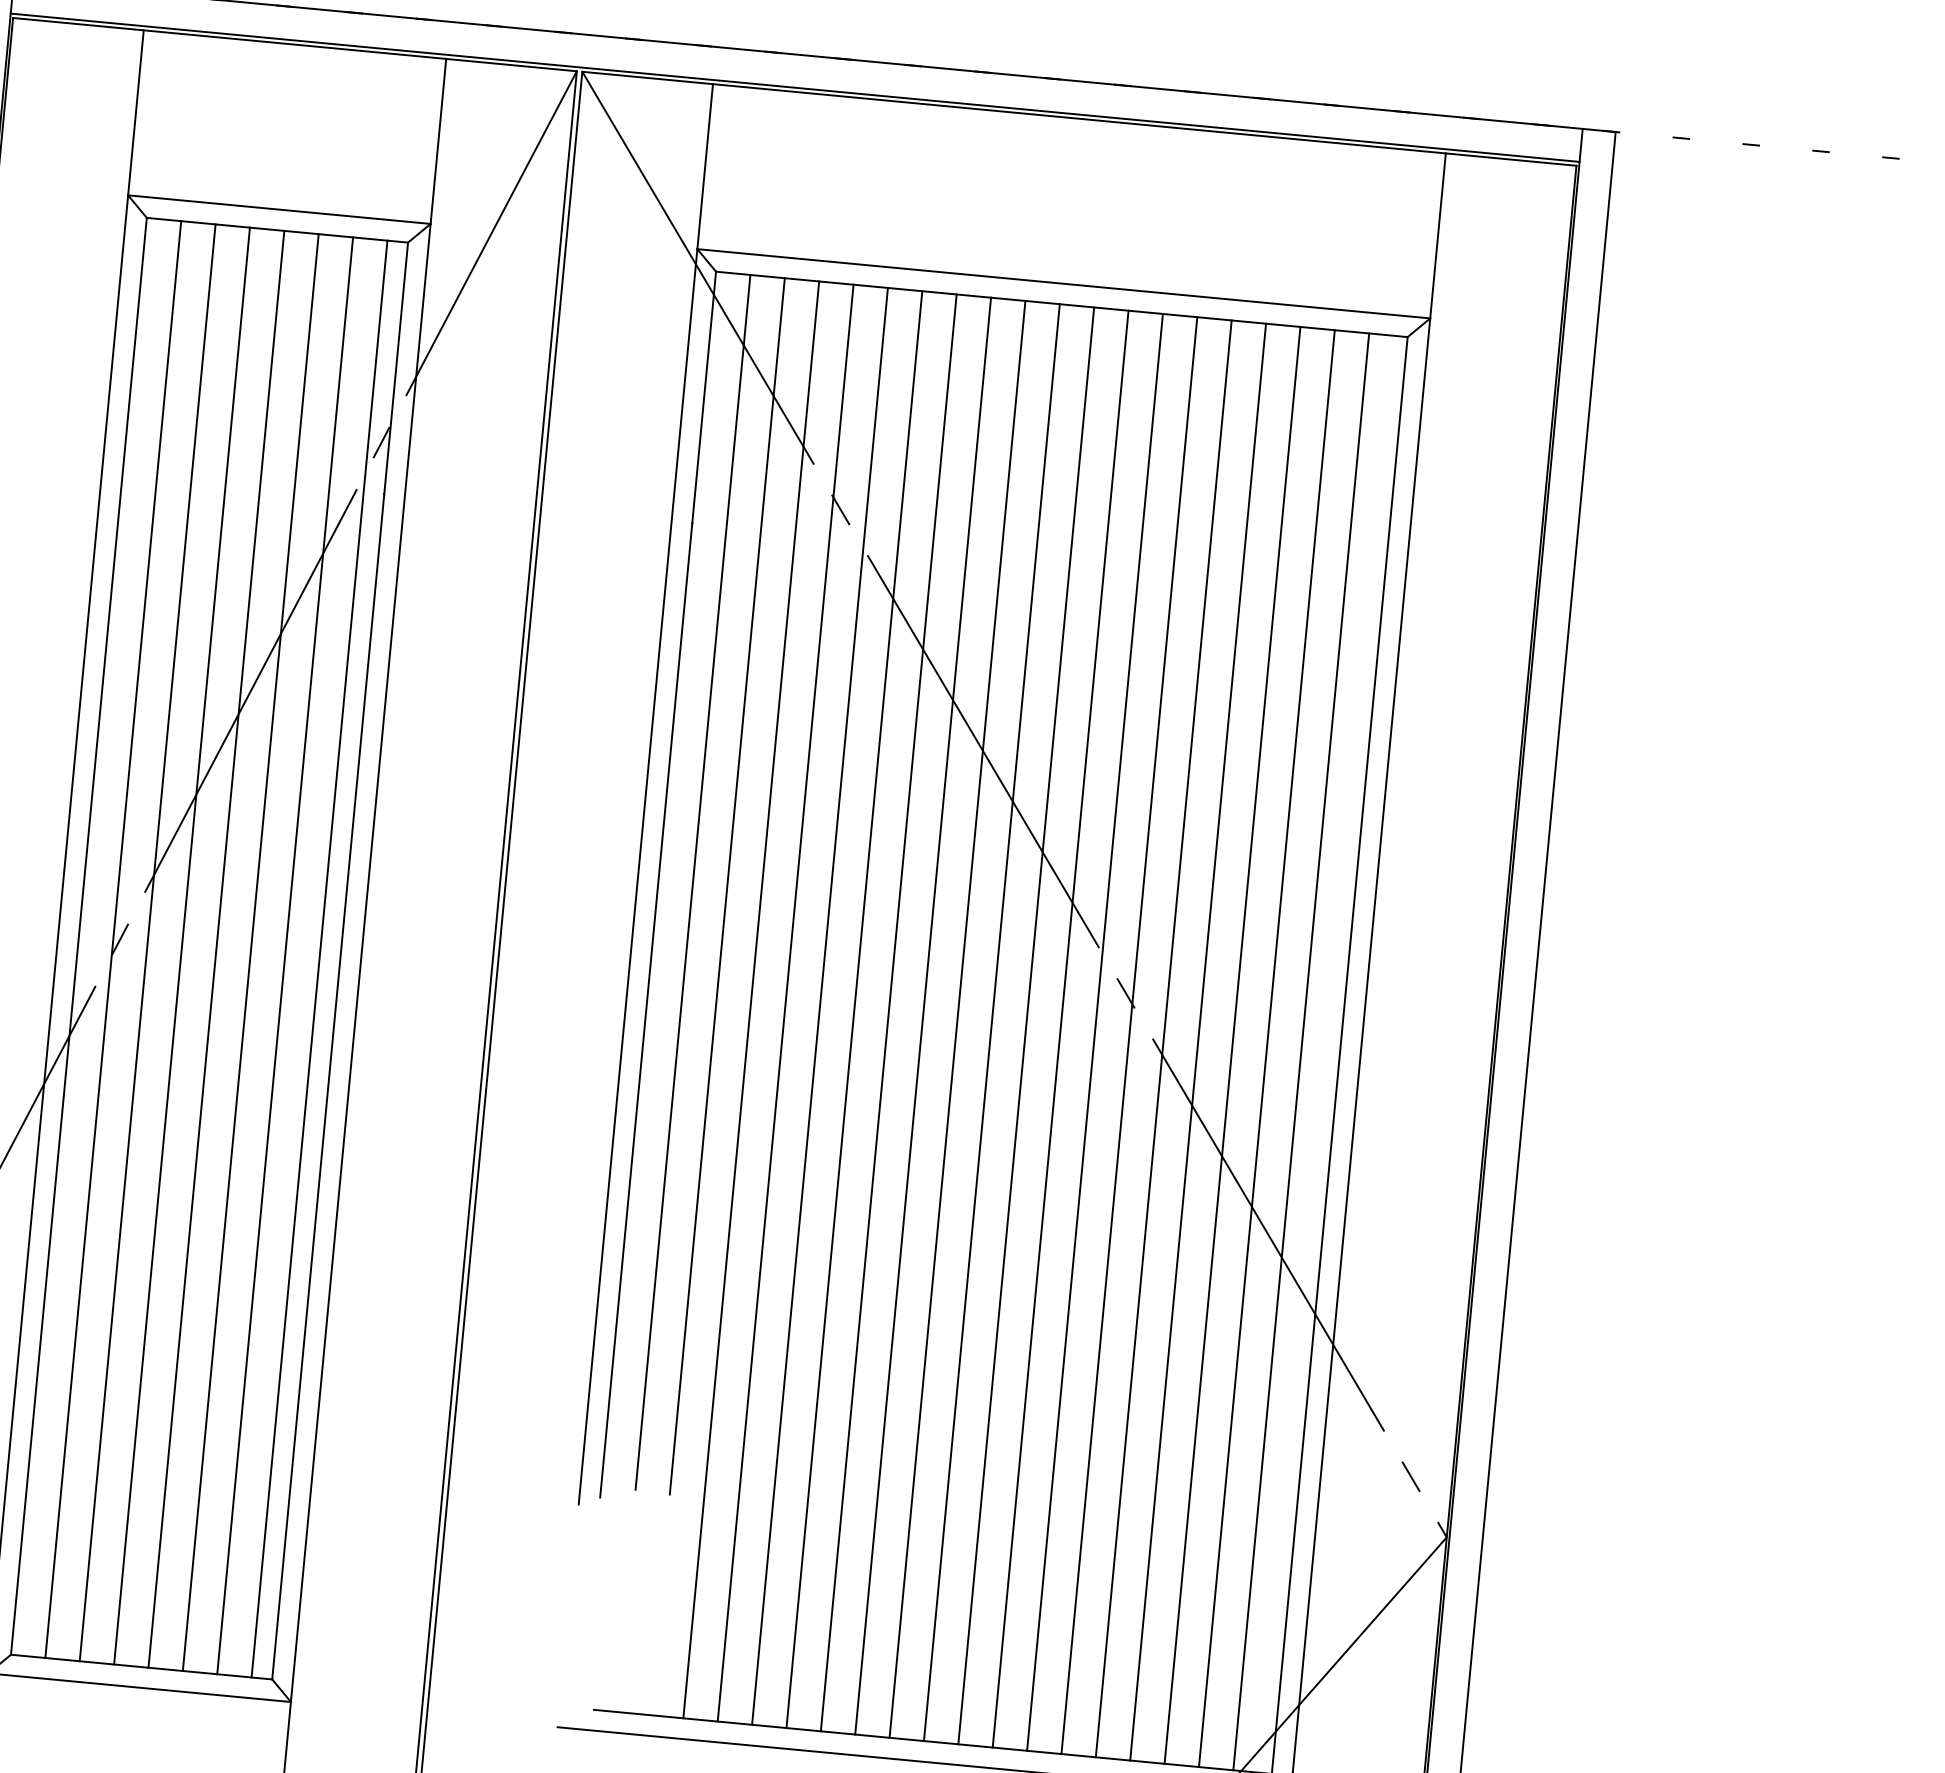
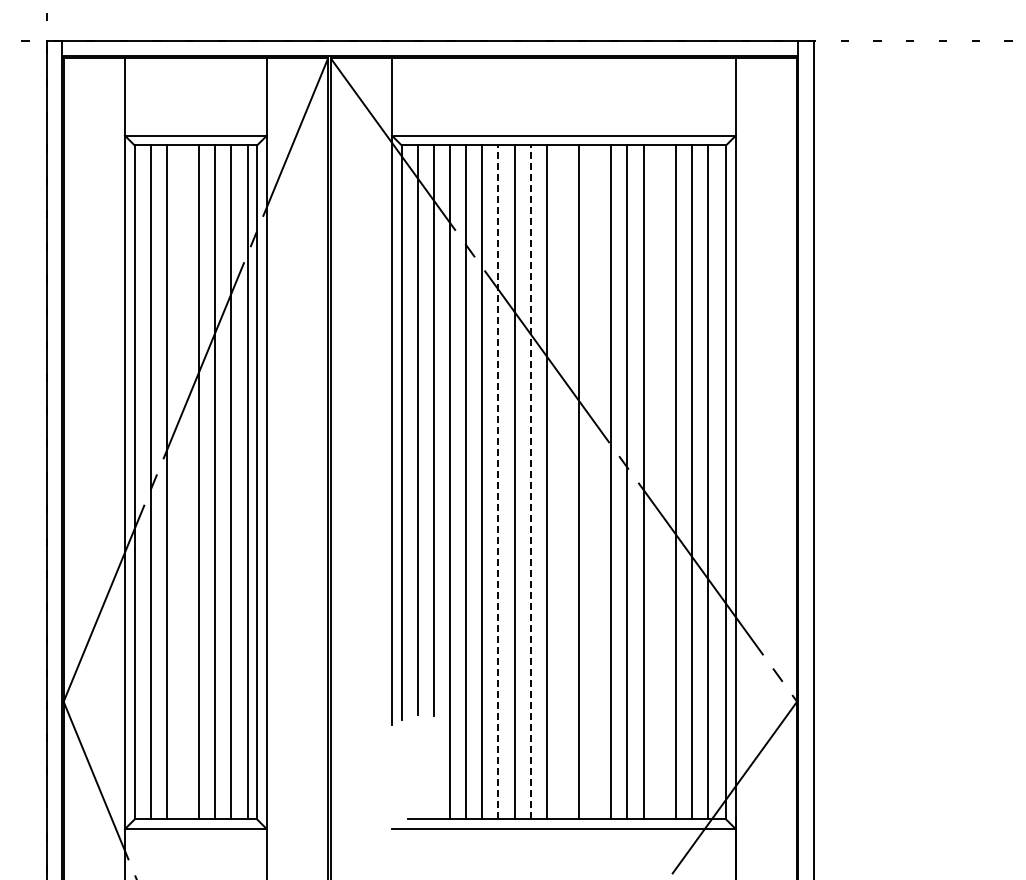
line: (183, 946) -> (183, 482), removed
line: (854, 1007) -> (498, 481), solid -> dashed
line: (922, 1014) -> (530, 481), solid -> dashed
line: (990, 1022) -> (562, 482), removed
line: (1061, 1029) -> (595, 482), removed
line: (1197, 1042) -> (659, 482), removed

